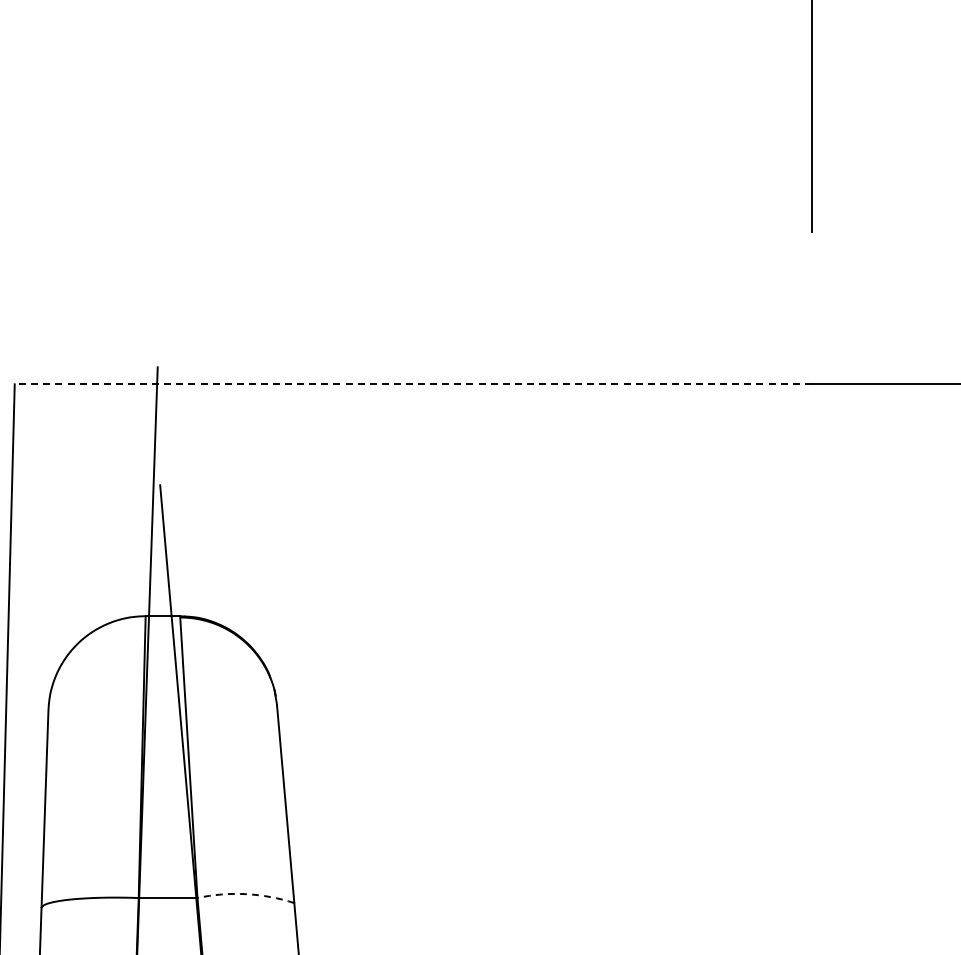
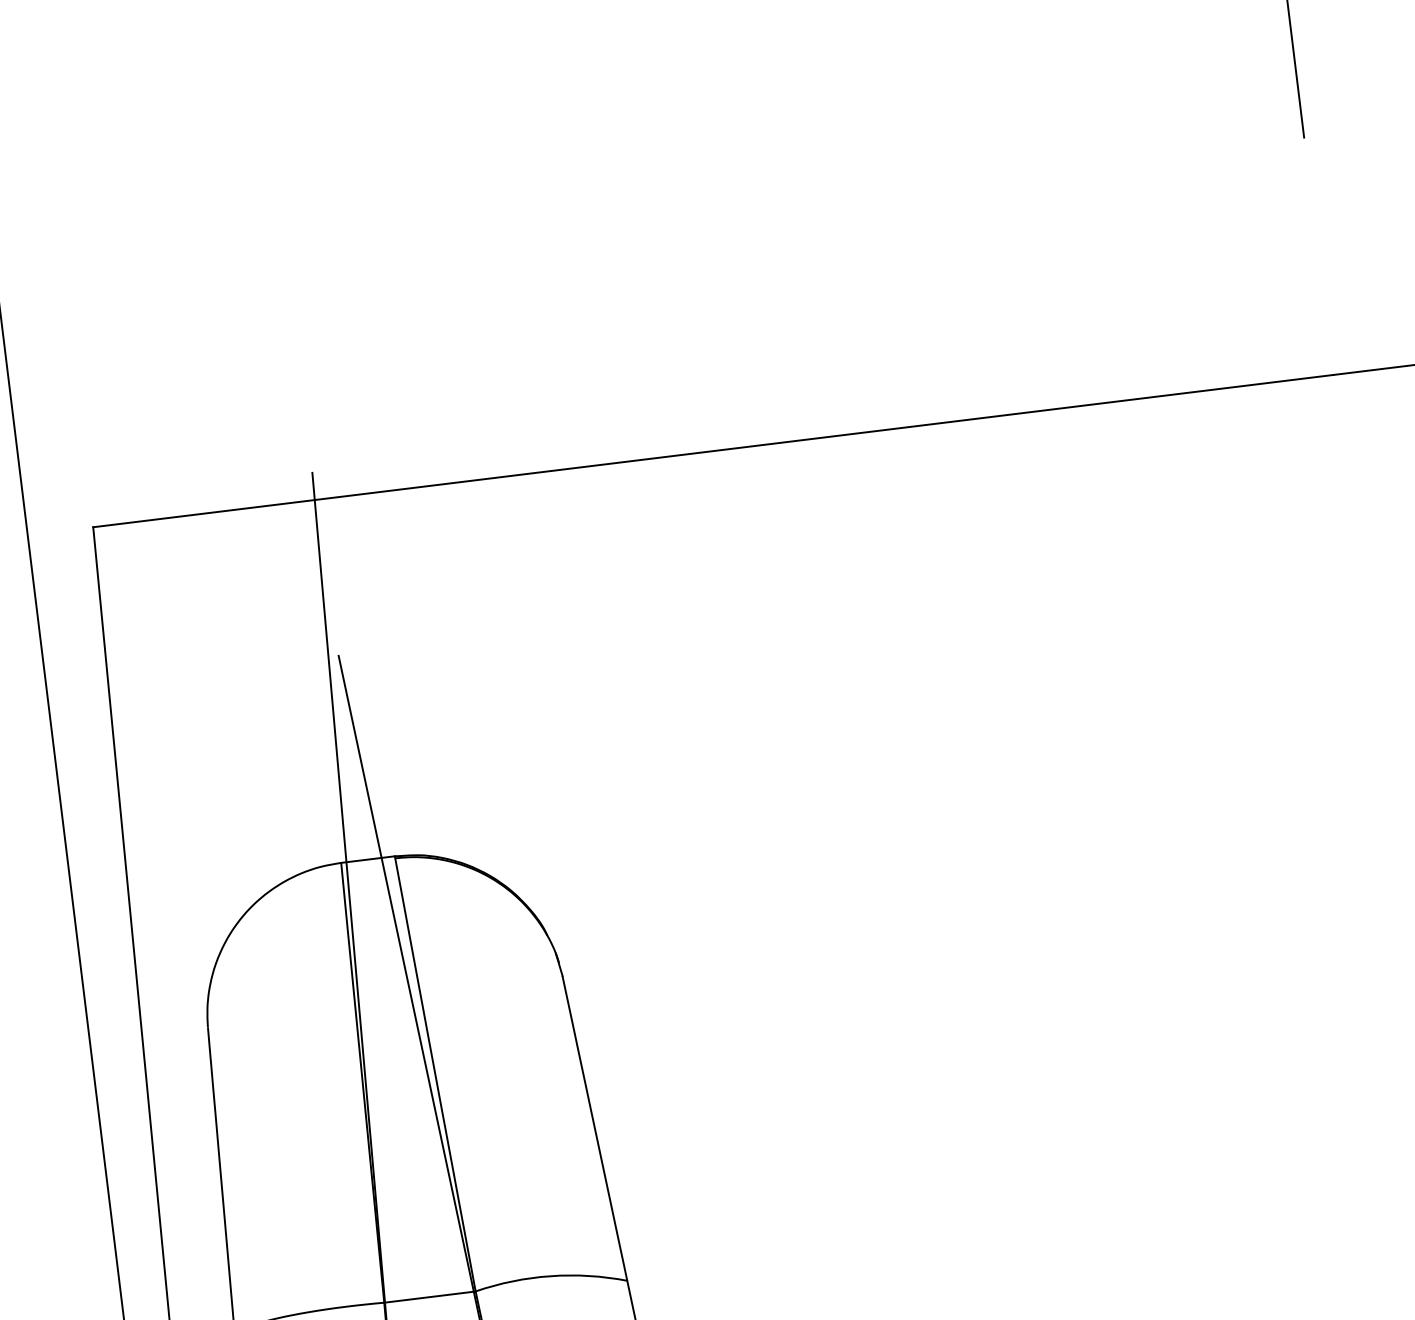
line: (413, 384) -> (713, 451), dashed -> solid
arc: (246, 894) -> (551, 1276), dashed -> solid

